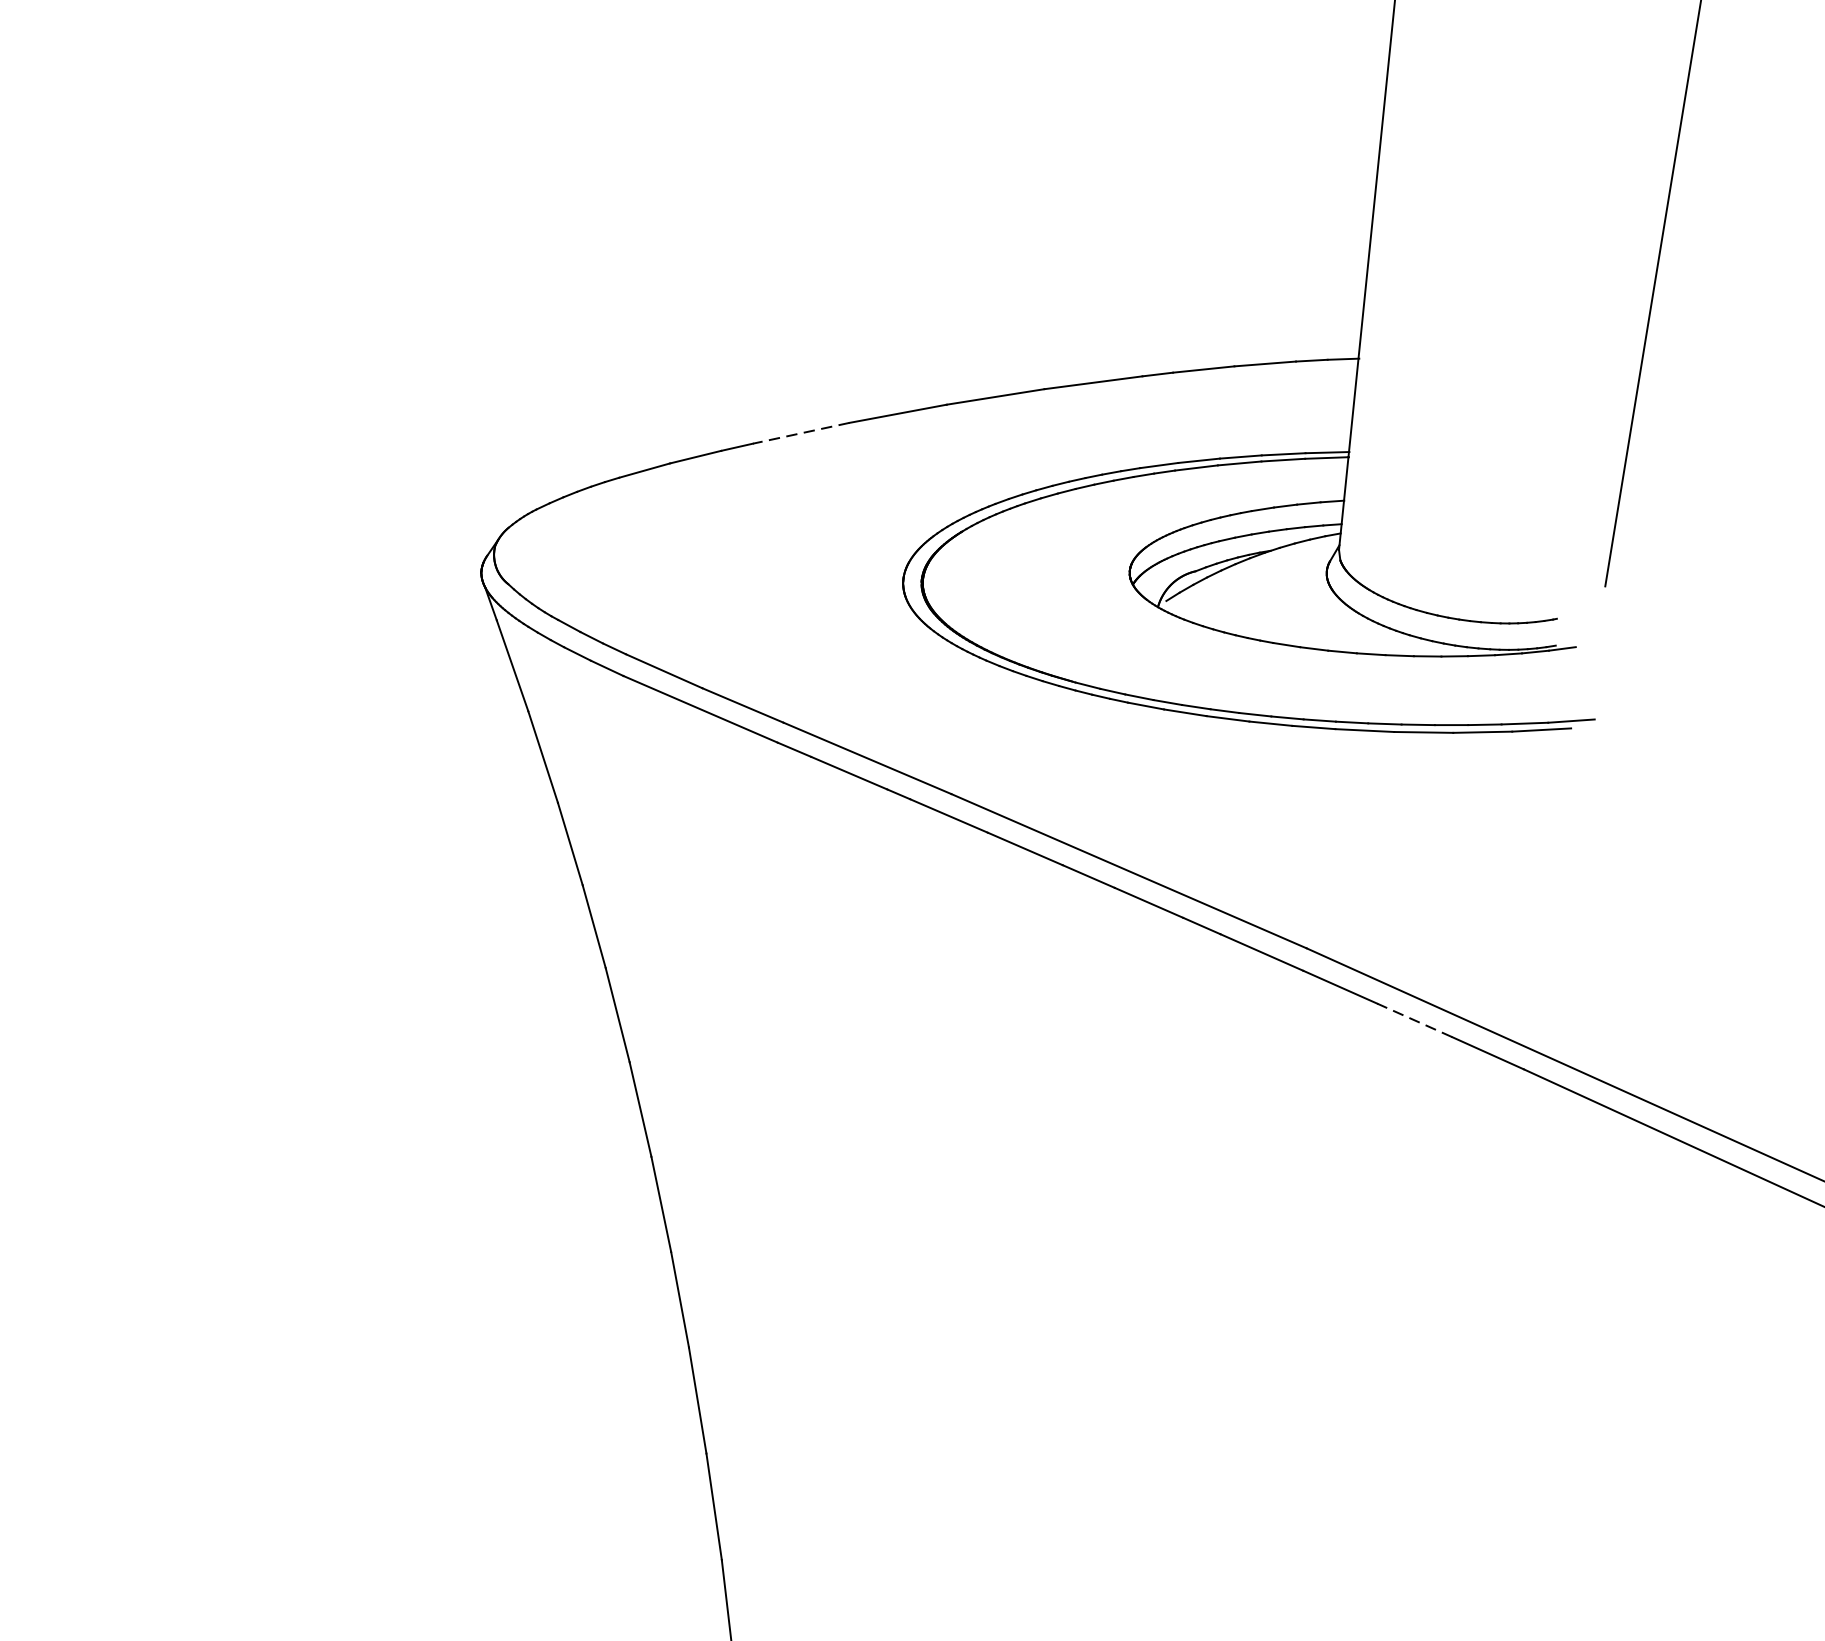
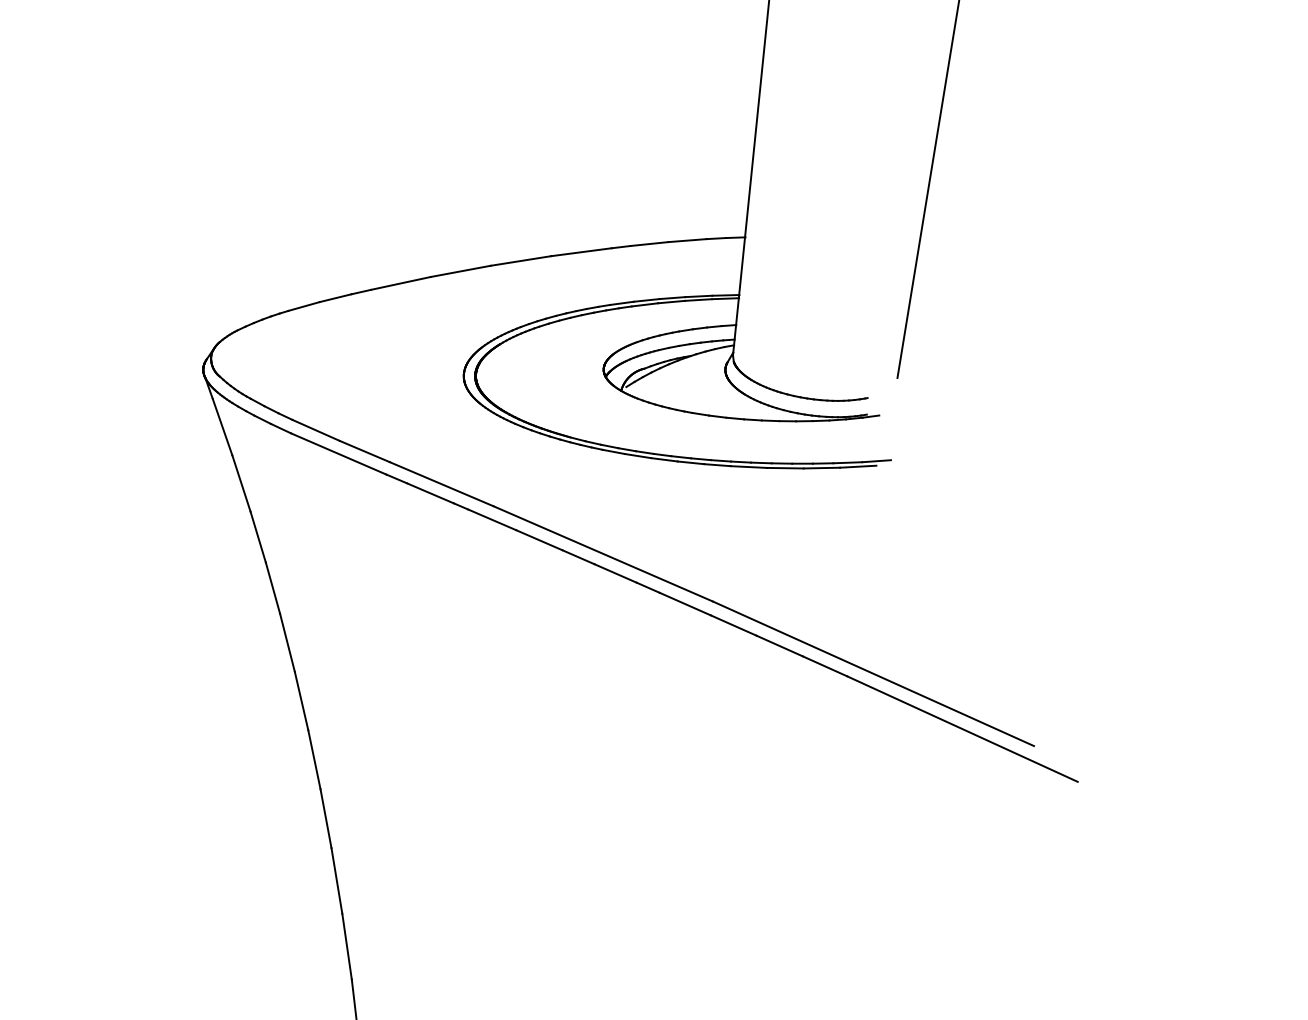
line: (800, 433) -> (400, 283), dashed -> solid
line: (1414, 1019) -> (779, 645), dashed -> solid

